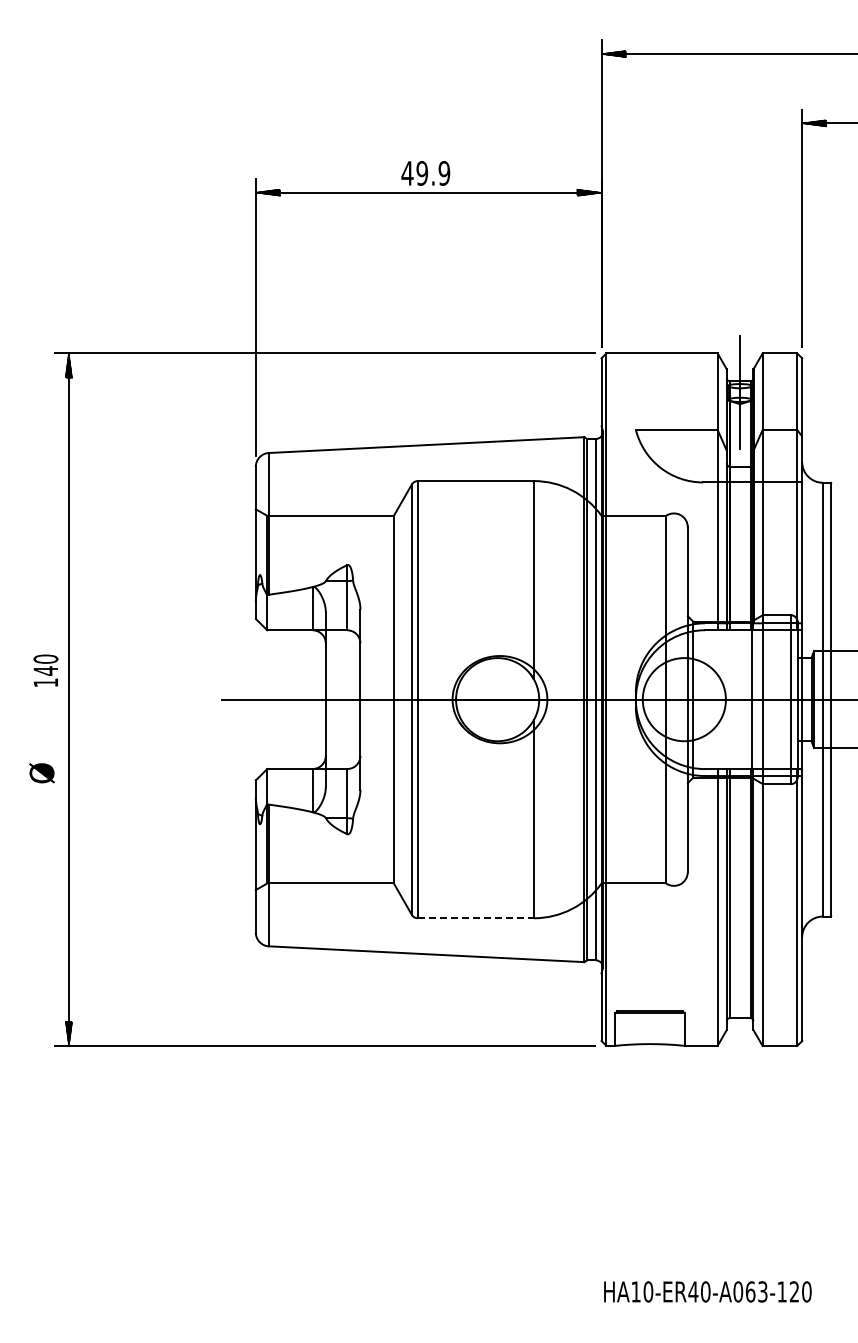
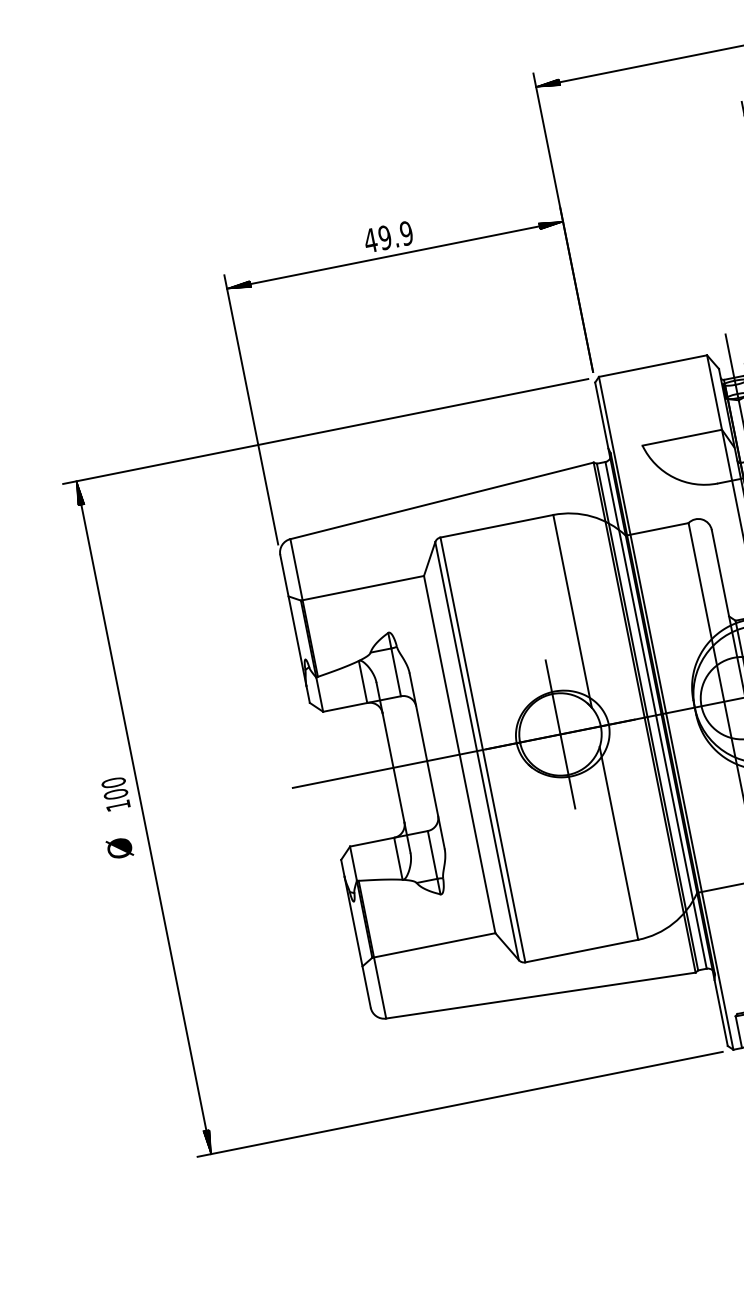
text: (45, 670) -> (115, 793), 140 -> 100
line: (497, 699) -> (560, 734), added
text: (41, 773) -> (119, 848), moved
line: (476, 918) -> (582, 951), dashed -> solid

